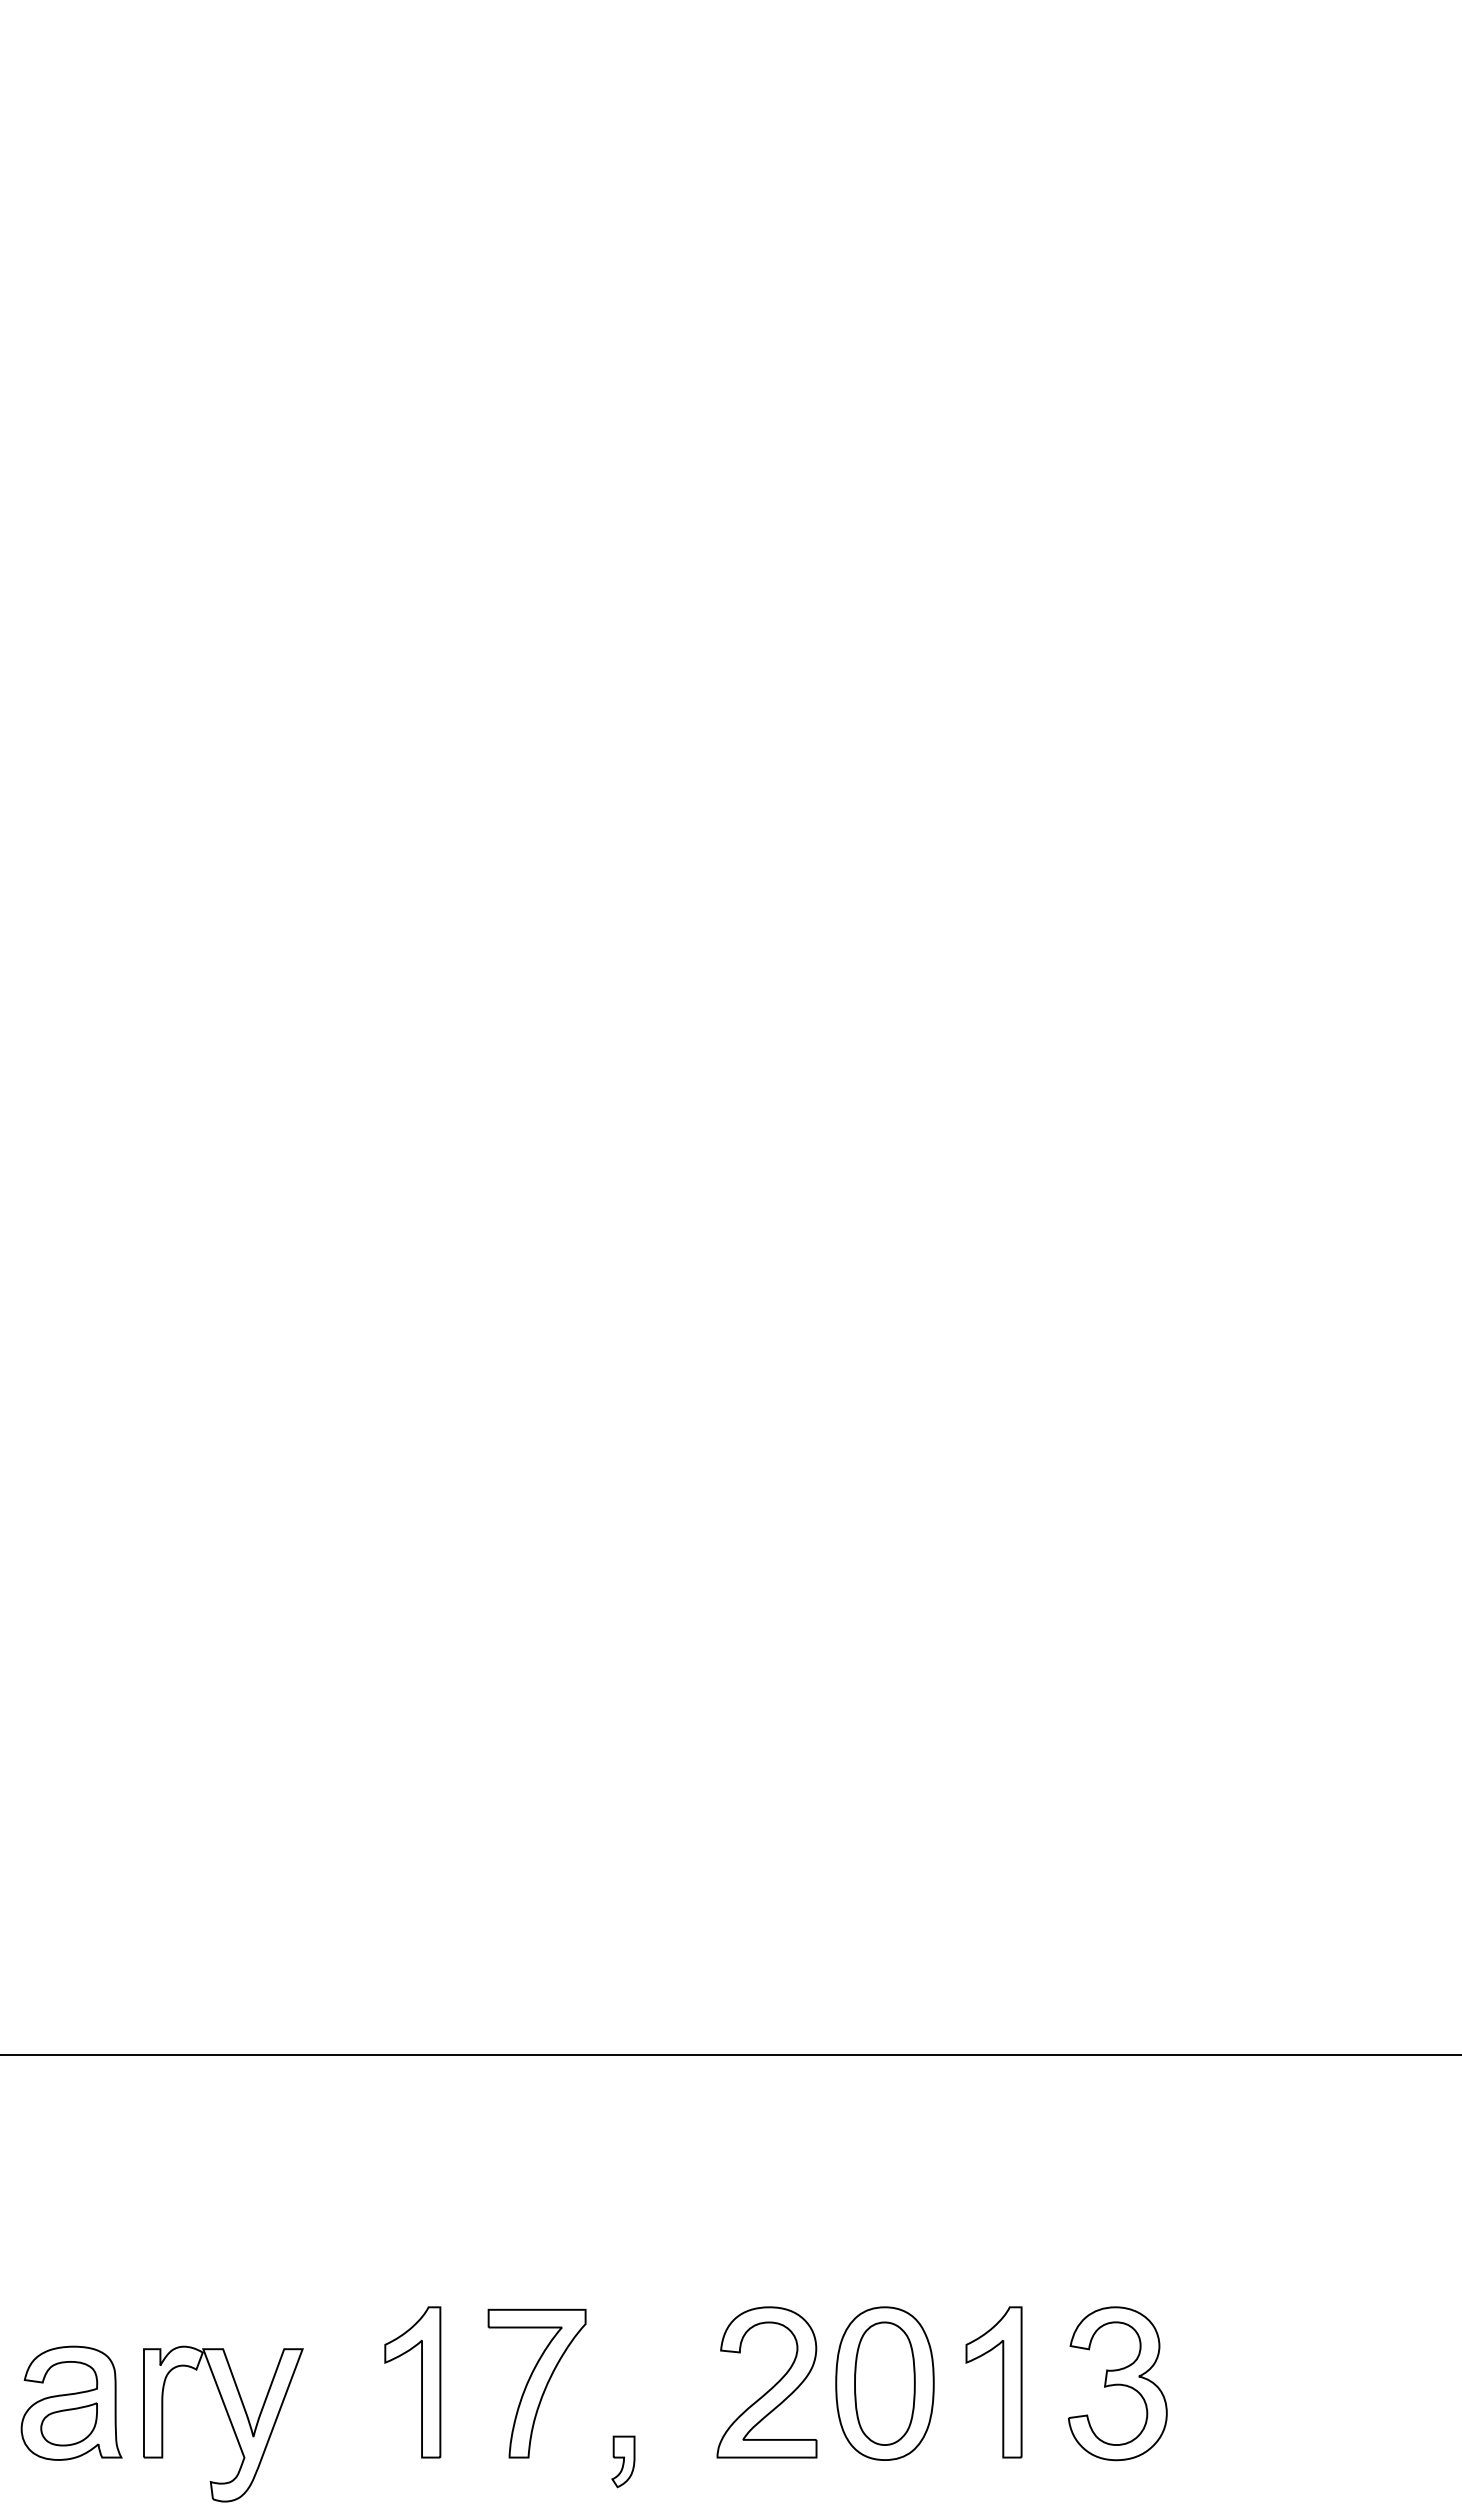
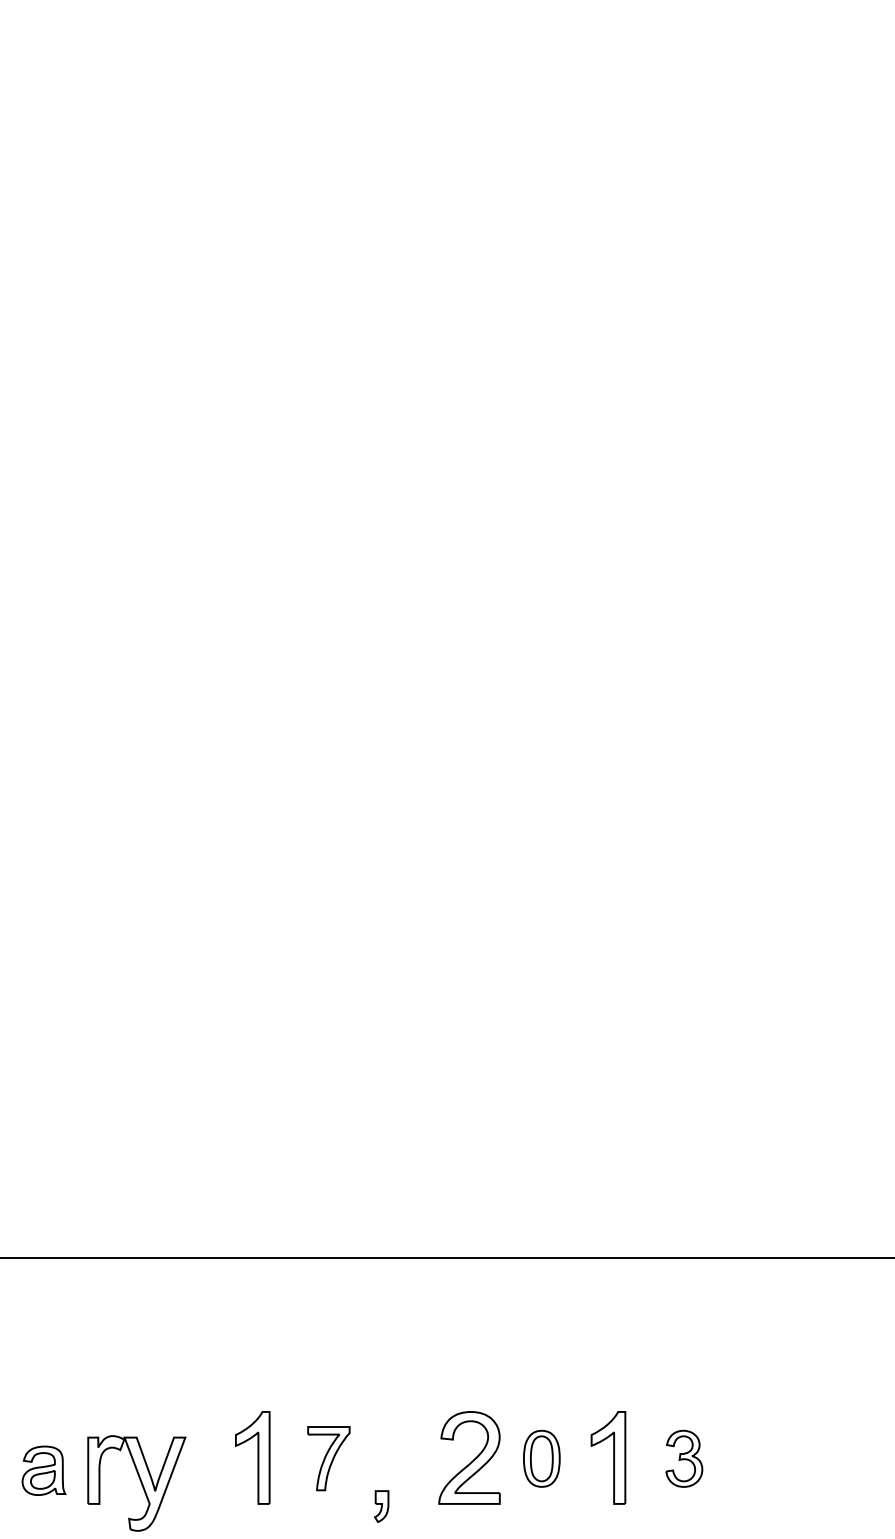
part: (536, 2383) -> (328, 1458), size x0.7
part: (884, 2383) -> (541, 1458), size x0.6
part: (1118, 2383) -> (684, 1458), size x0.6
part: (70, 2402) -> (43, 1470), size x0.7

